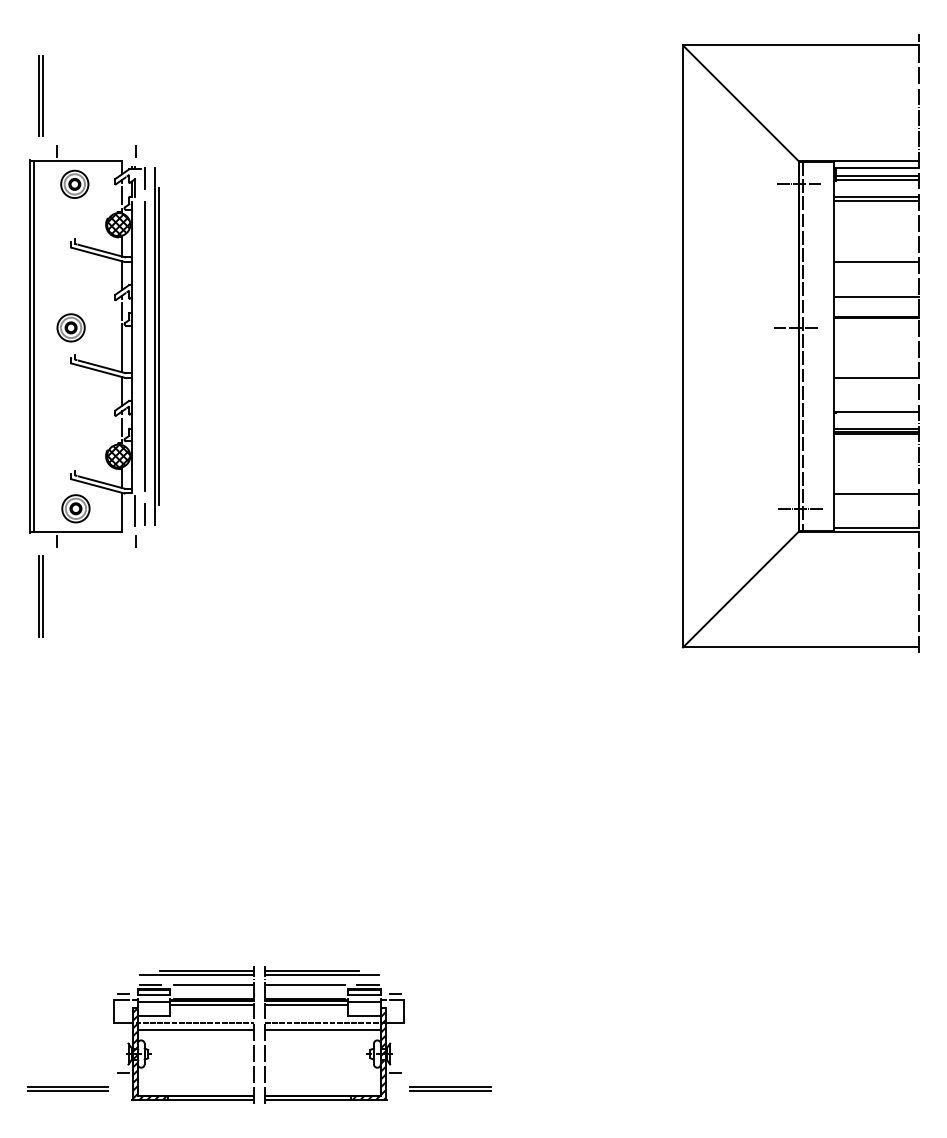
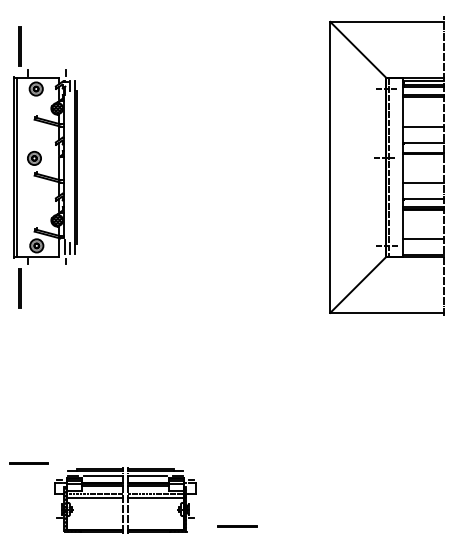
line: (145, 346) -> (70, 167), removed
line: (67, 1089) -> (28, 463), moved
line: (449, 1089) -> (237, 526), moved

